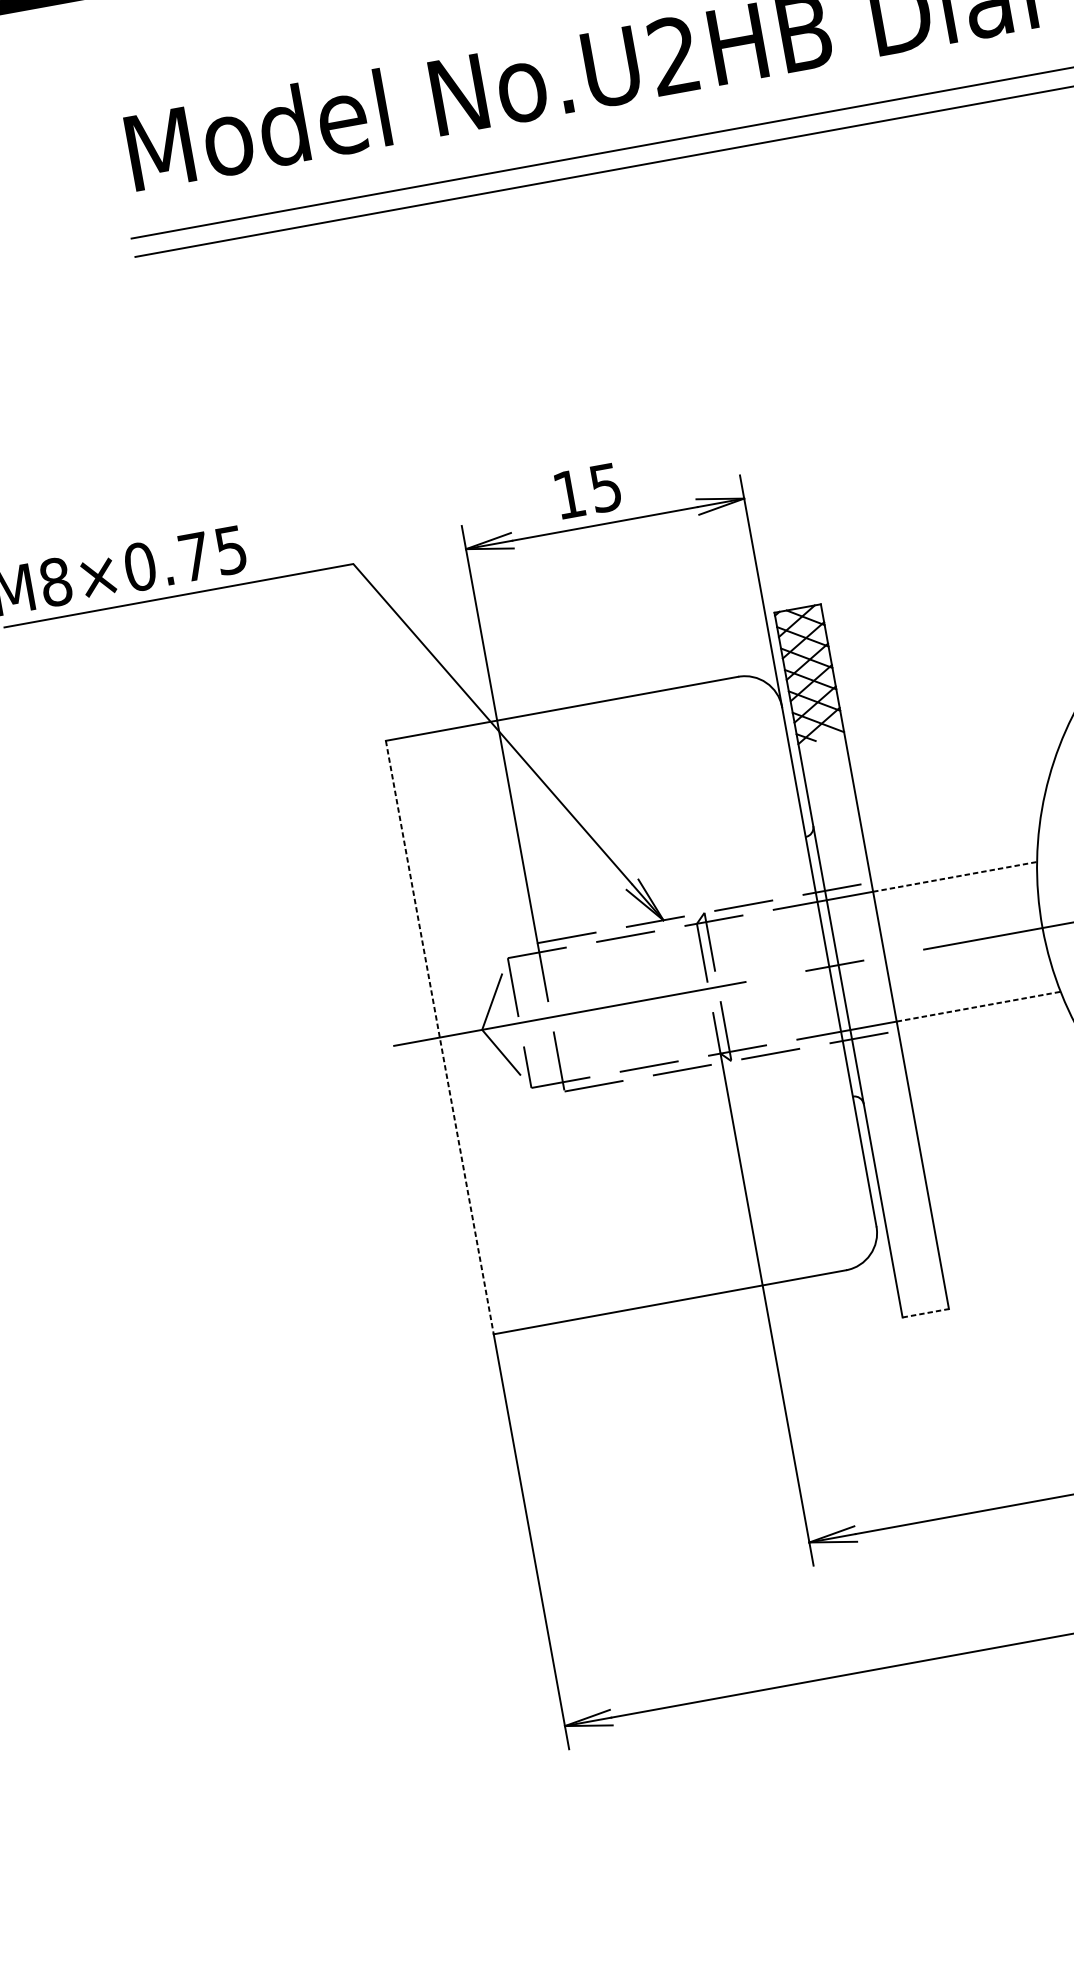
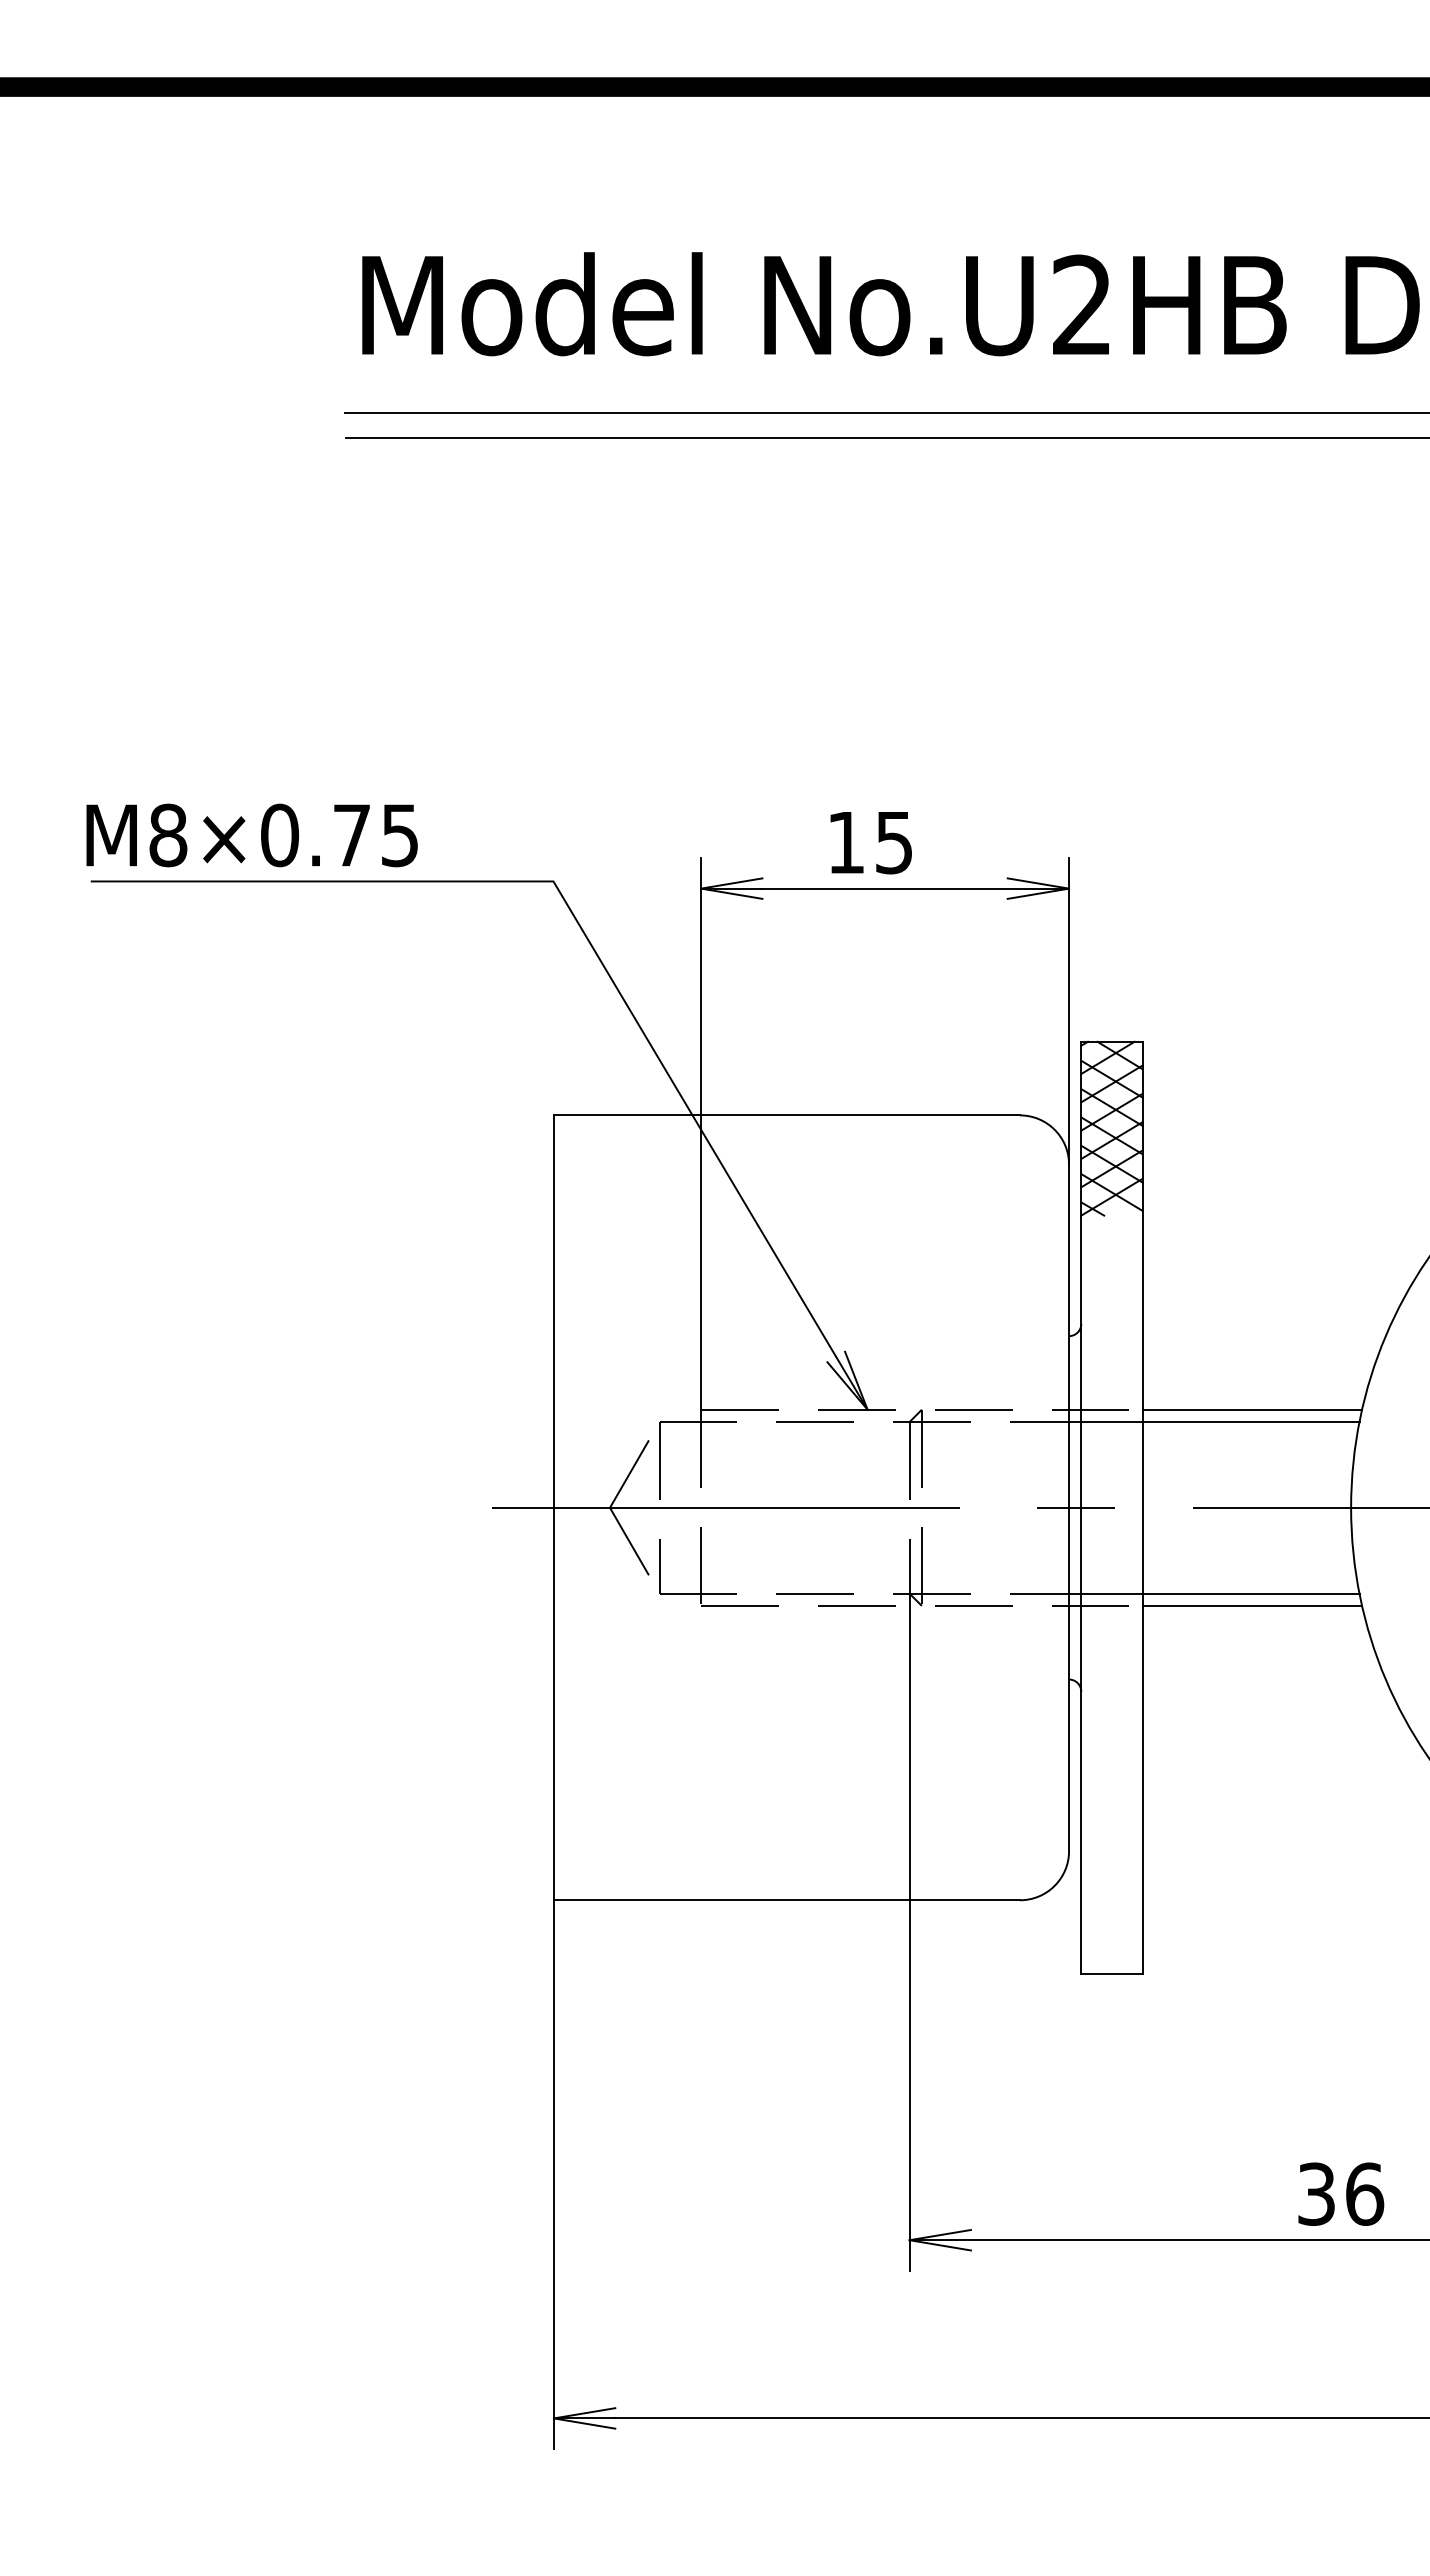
line: (954, 867) -> (1252, 1409), added
line: (955, 876) -> (1251, 1421), dashed -> solid
line: (979, 1006) -> (1251, 1593), dashed -> solid
line: (981, 1015) -> (1252, 1605), added
line: (439, 1038) -> (553, 1508), dashed -> solid
line: (925, 1313) -> (1111, 1973), dashed -> solid

